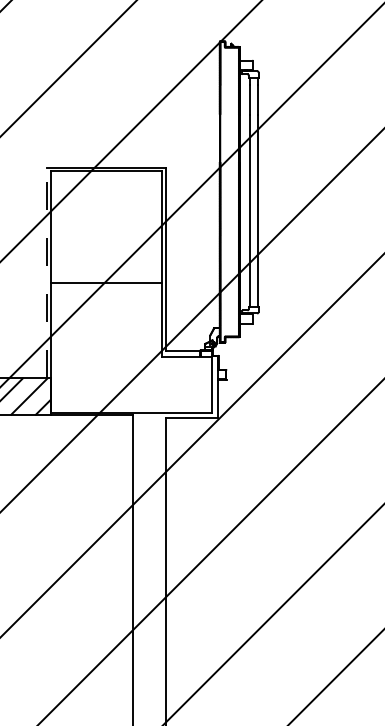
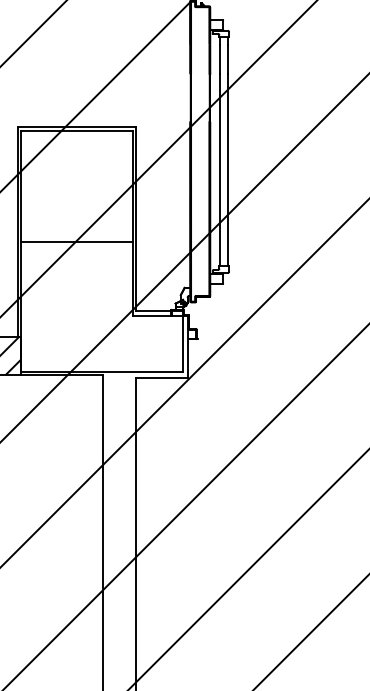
line: (46, 272) -> (17, 232), dashed -> solid

